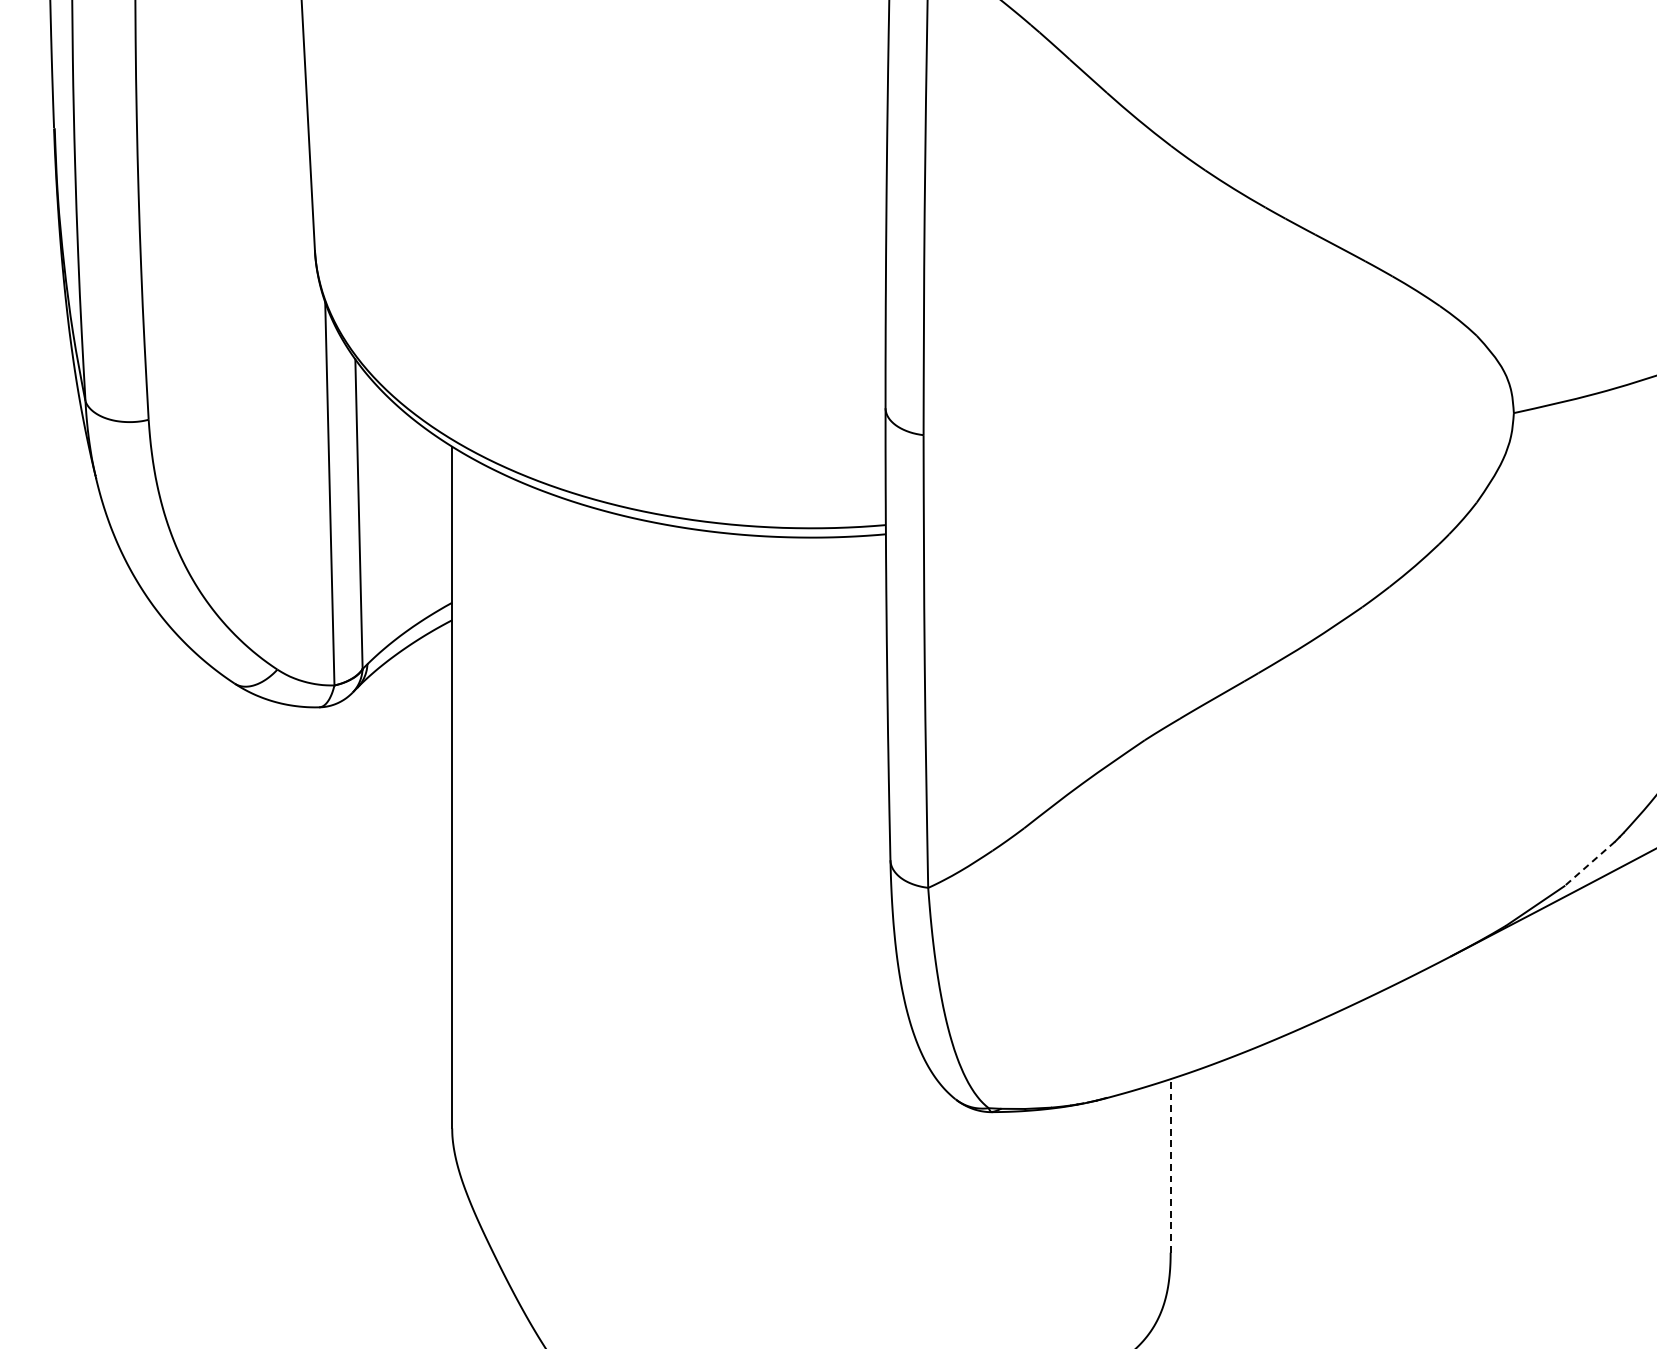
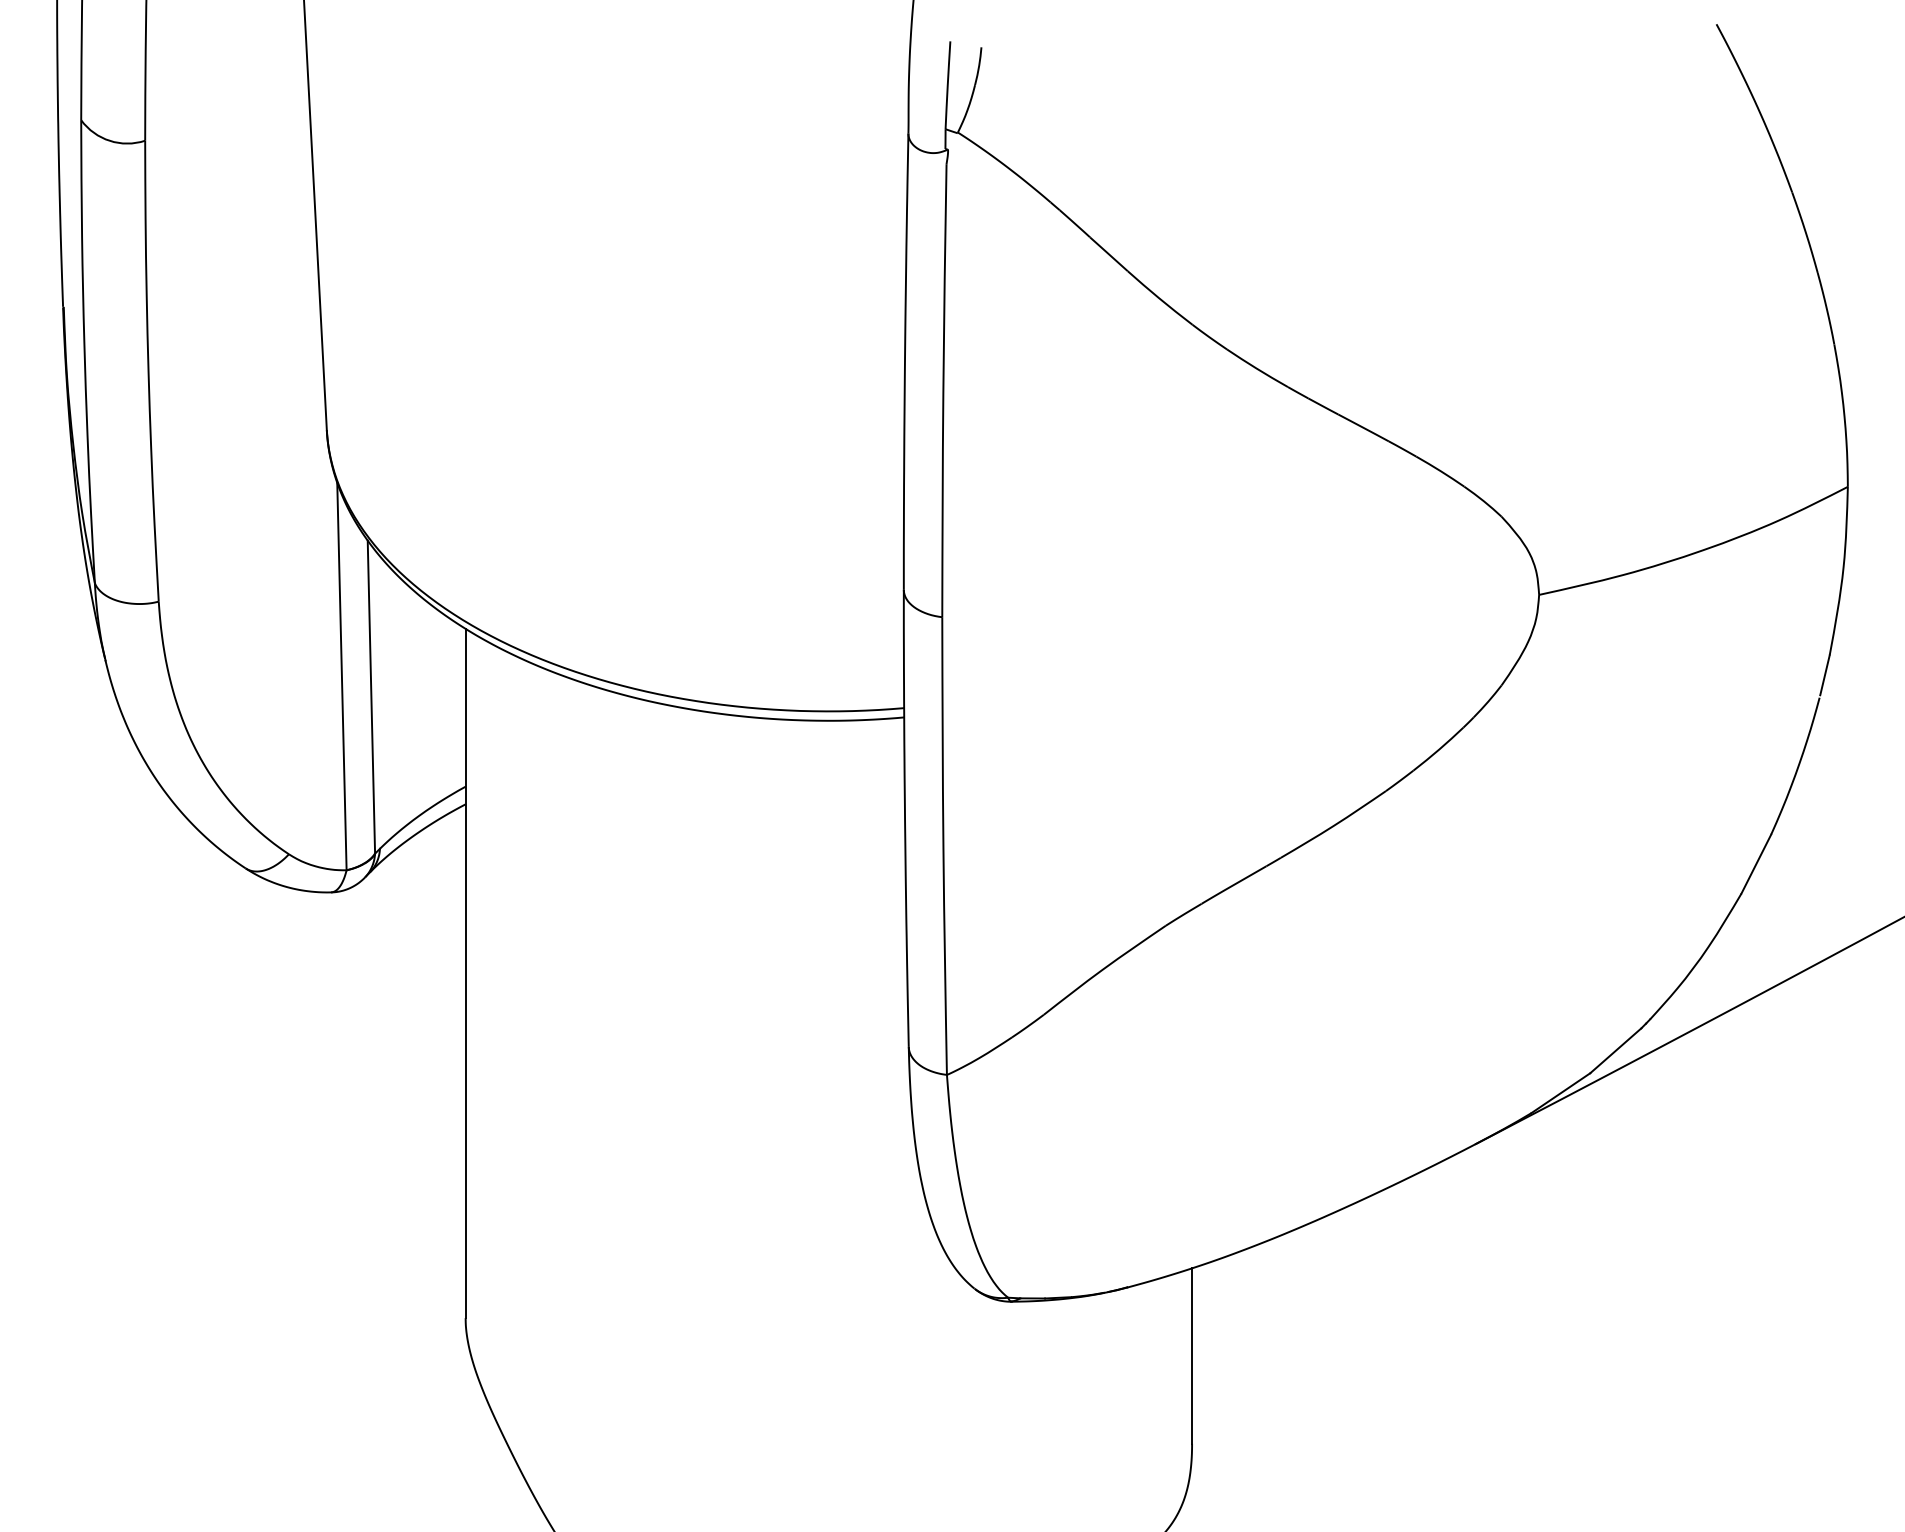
line: (1589, 864) -> (1615, 1051), dashed -> solid
line: (1171, 1166) -> (1192, 1356), dashed -> solid

